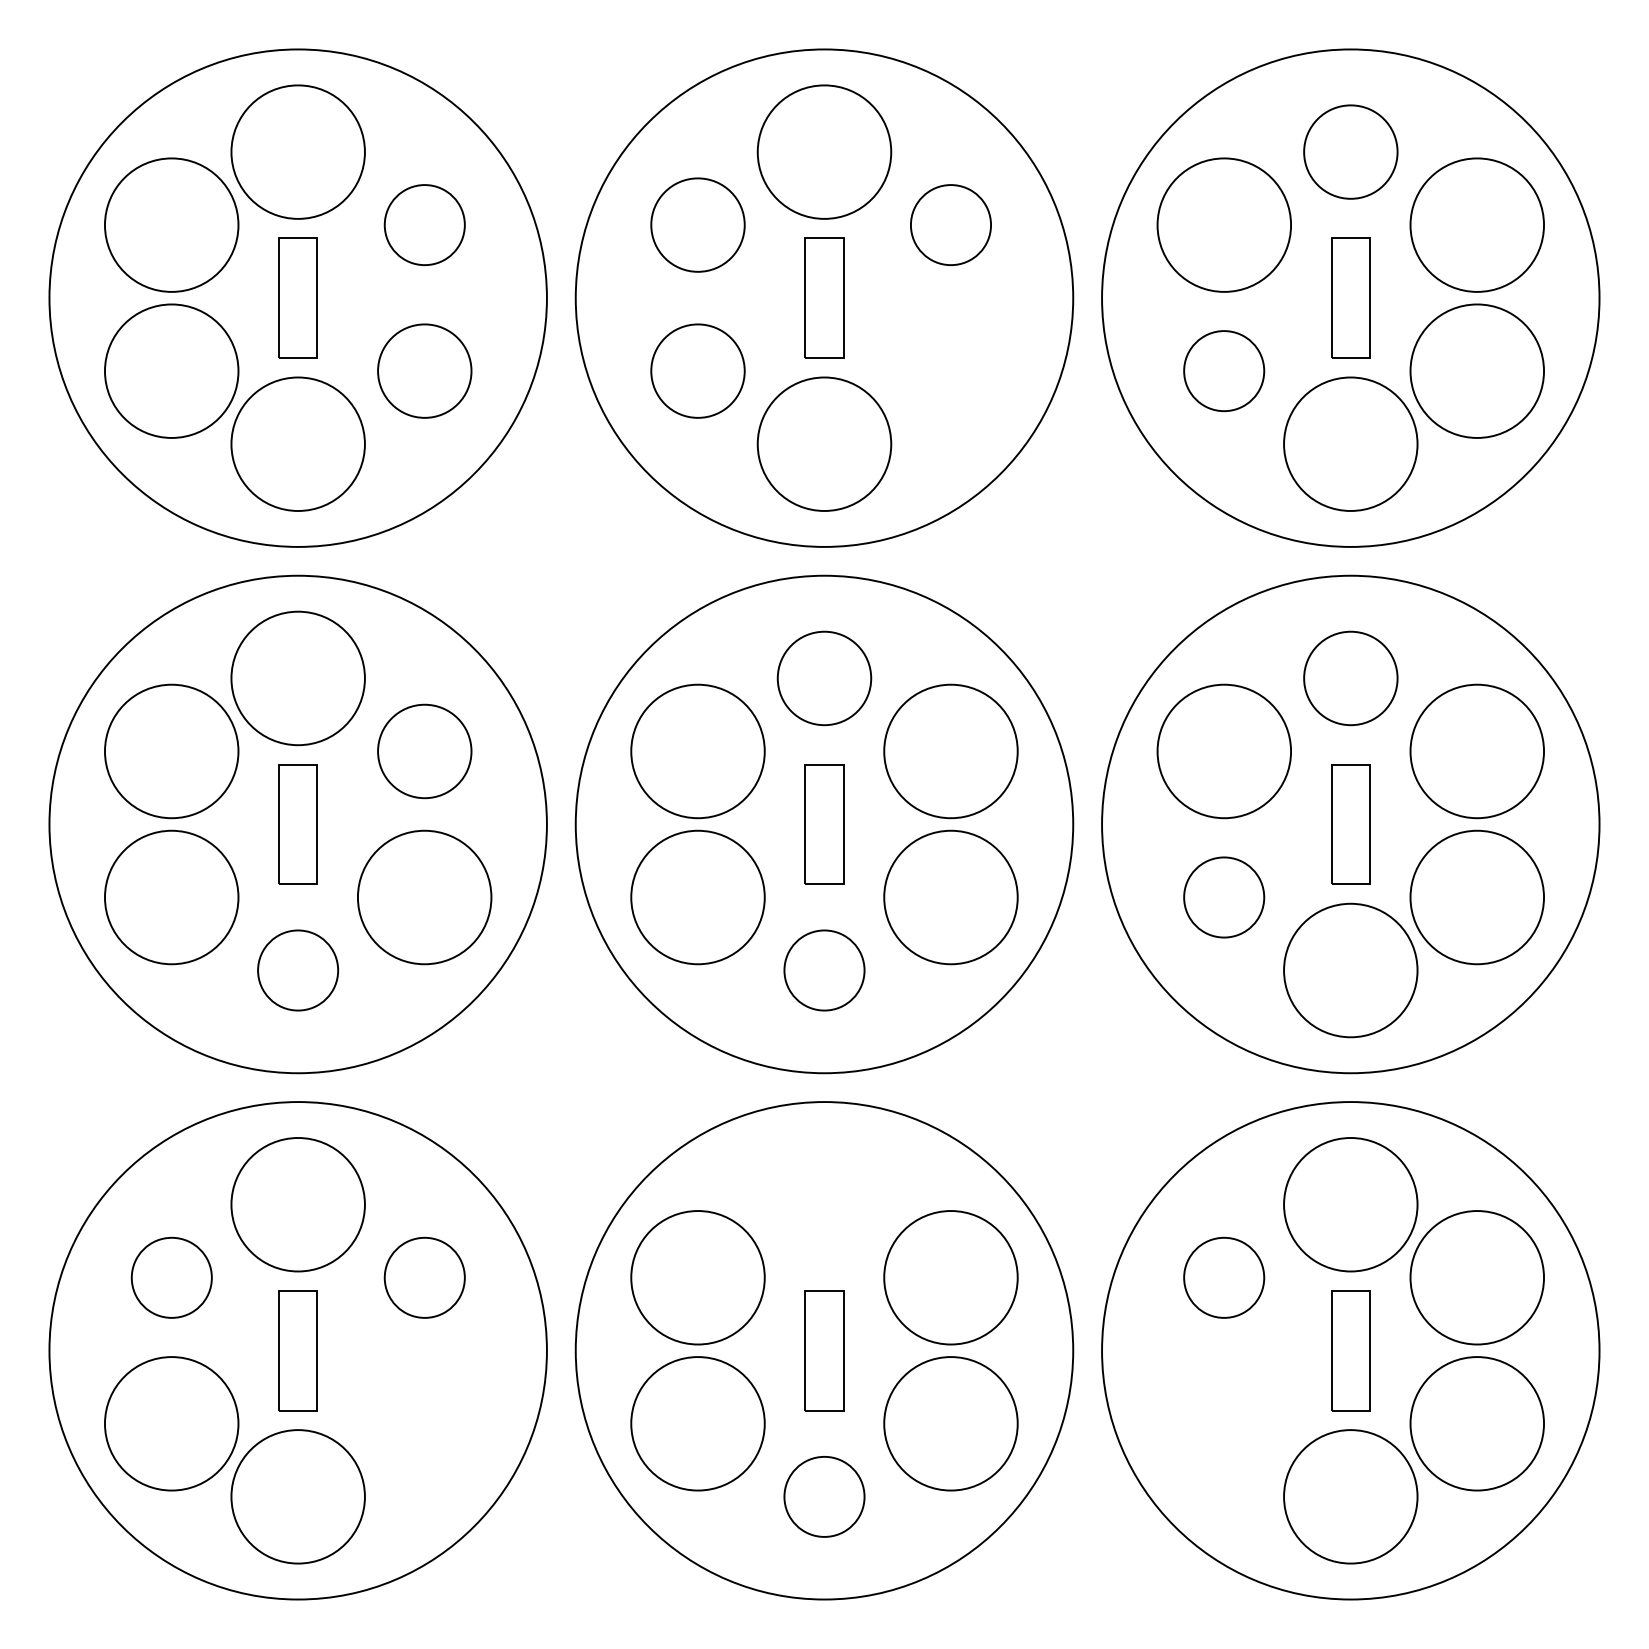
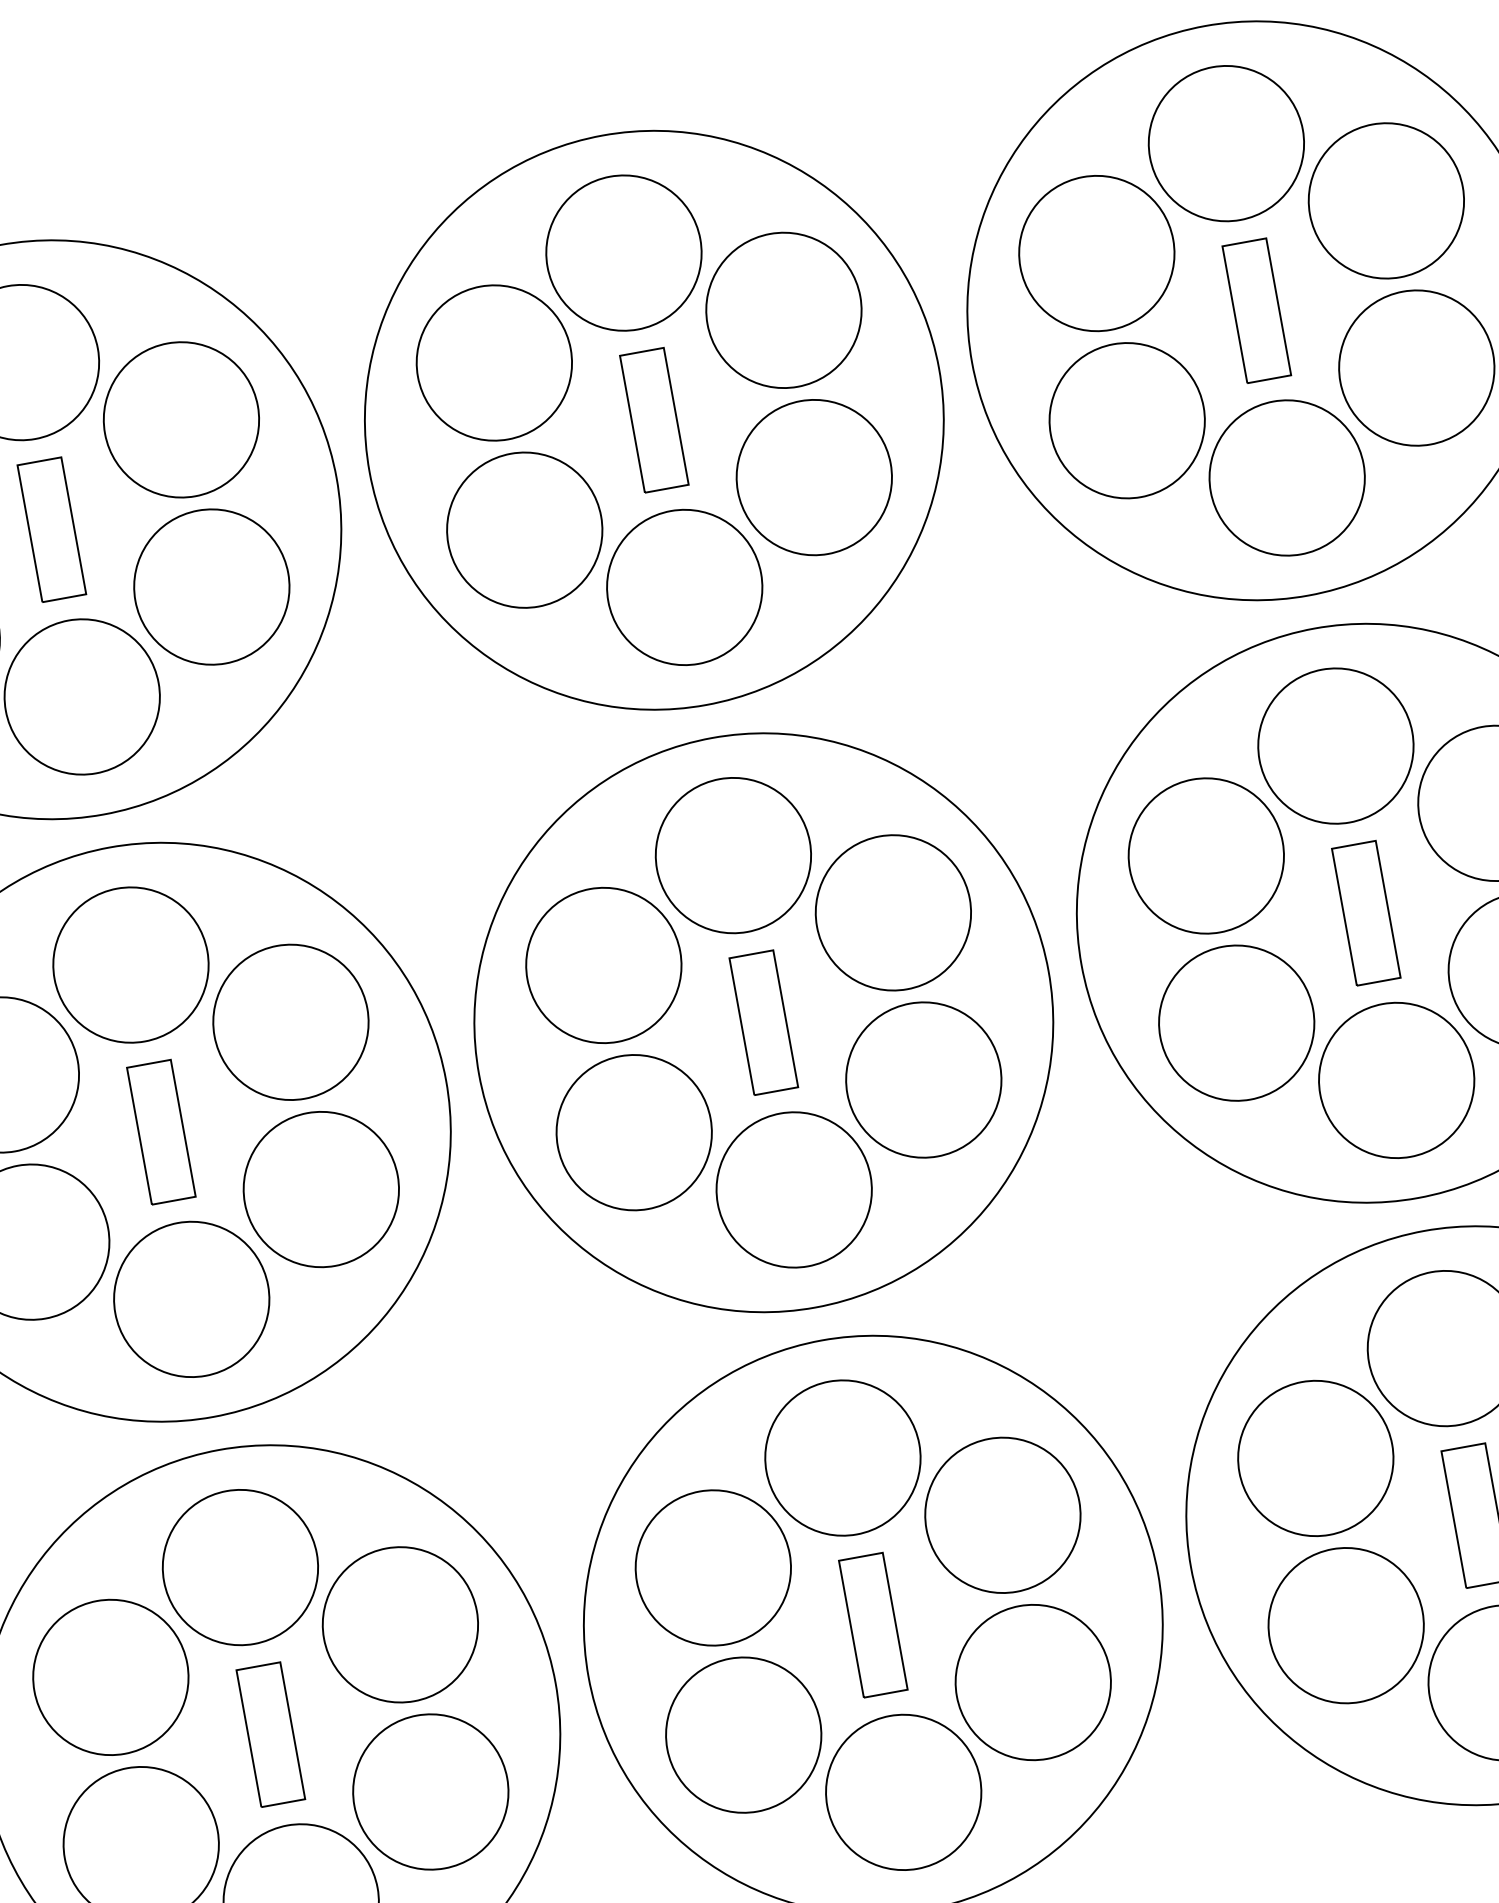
part: (1350, 151) -> (1225, 142), size x1.43
part: (424, 224) -> (181, 419), size x1.67
part: (697, 224) -> (493, 362), size x1.43
part: (950, 224) -> (783, 309), size x1.67
part: (424, 370) -> (211, 586), size x1.43
part: (697, 370) -> (524, 529), size x1.43
part: (950, 370) -> (813, 476), added
part: (1223, 370) -> (1126, 420), size x1.67
part: (824, 678) -> (733, 855), size x1.43
part: (1350, 678) -> (1335, 746), size x1.43
part: (424, 751) -> (290, 1022), size x1.43
part: (1223, 897) -> (1235, 1023), size x1.67
part: (297, 970) -> (190, 1299), size x1.67
part: (824, 970) -> (794, 1189), size x1.67
part: (824, 1204) -> (842, 1457), added
part: (171, 1277) -> (110, 1677), size x1.67
part: (424, 1277) -> (400, 1624), size x1.67
part: (1223, 1277) -> (1314, 1458), size x1.67
part: (424, 1423) -> (430, 1791), added
part: (1223, 1423) -> (1345, 1625), added
part: (824, 1496) -> (903, 1792), size x1.67

